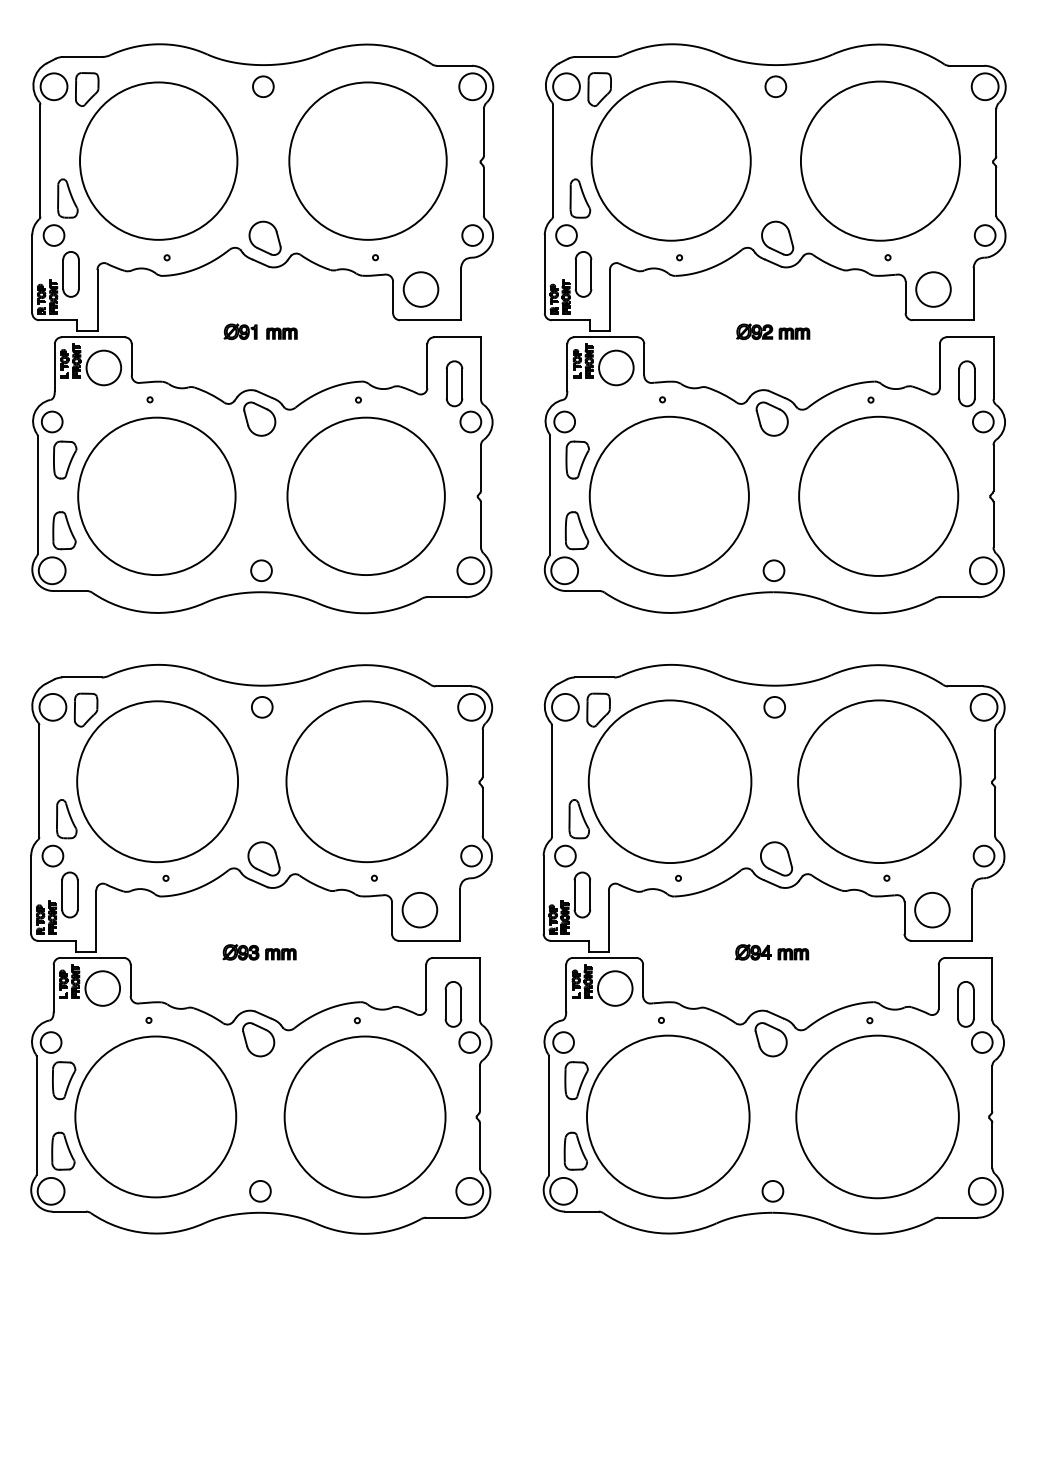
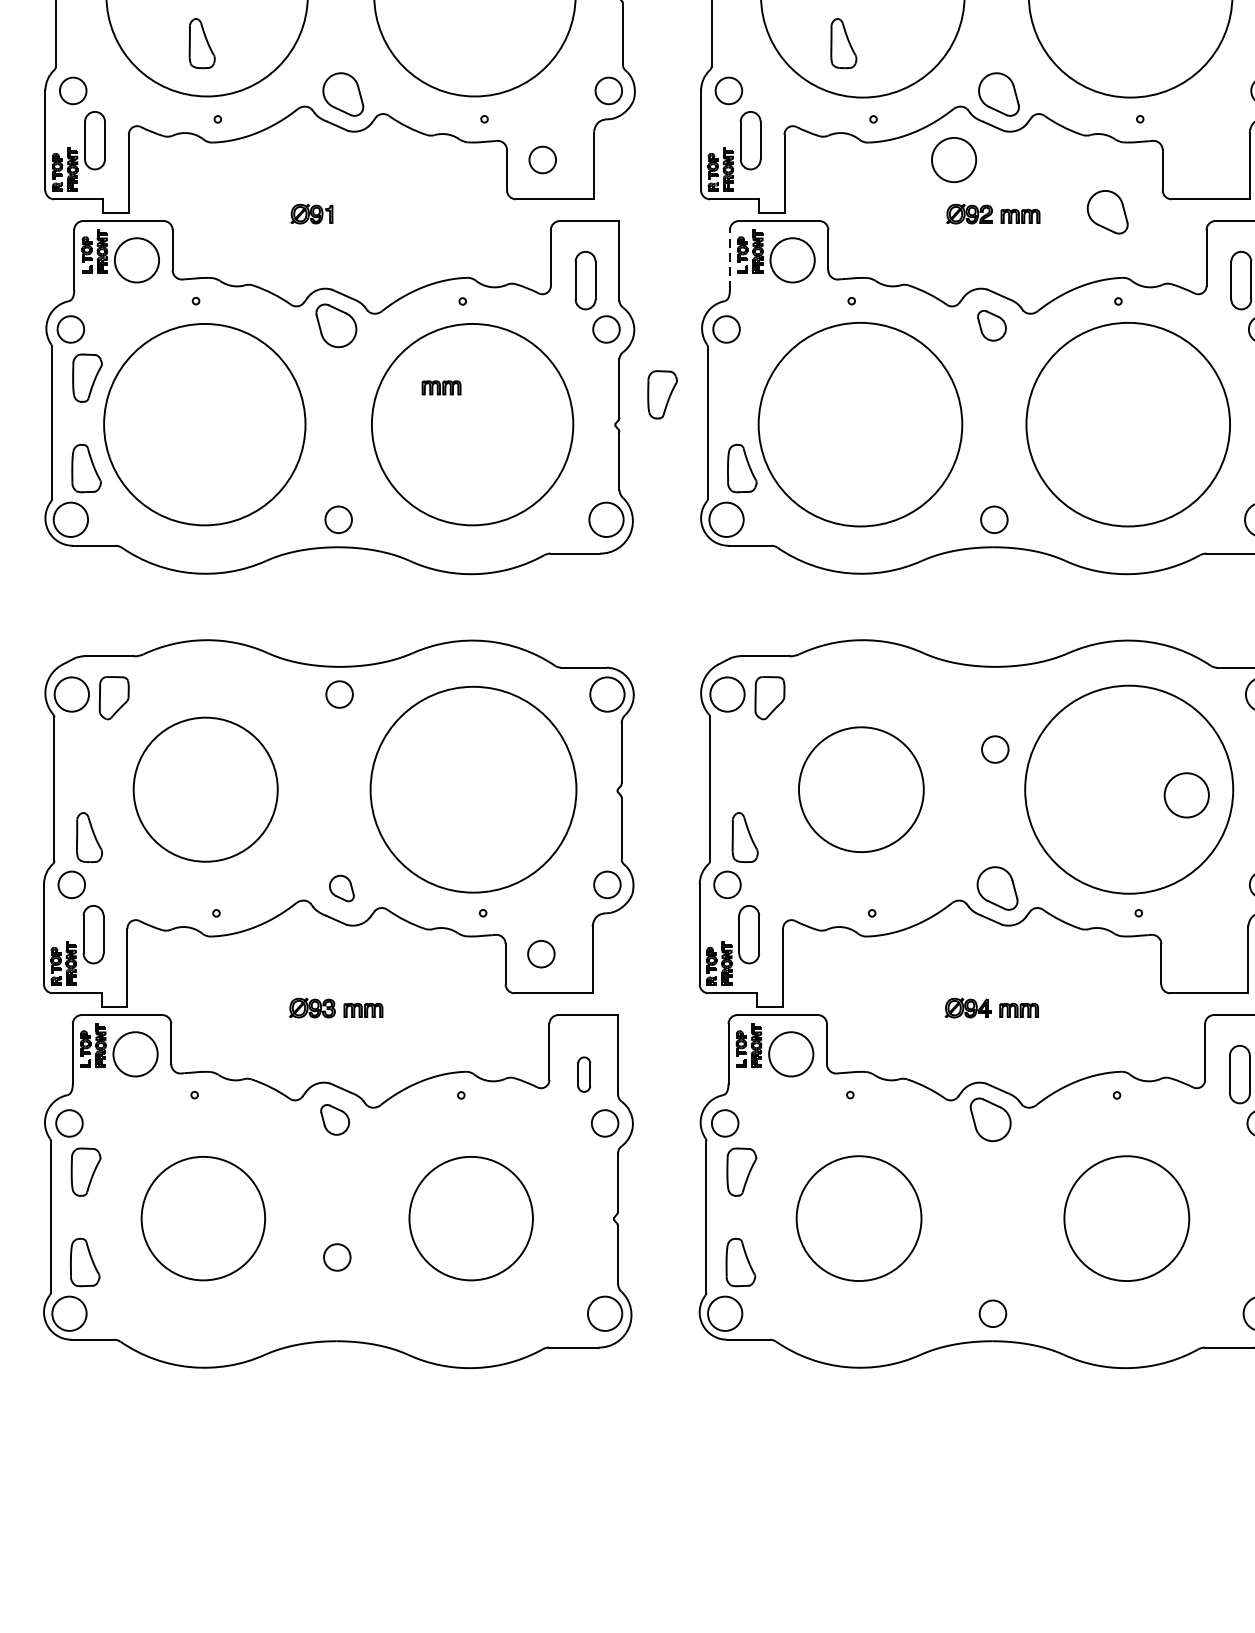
part: (67, 198) -> (201, 43), moved
part: (580, 198) -> (844, 43), moved
circle: (420, 289) -> (542, 159), size x0.6
circle: (933, 289) -> (954, 159), moved
part: (862, 329) -> (1107, 211), added
part: (281, 333) -> (441, 387), moved
line: (567, 367) -> (730, 259), solid -> dashed
part: (771, 418) -> (991, 325), size x0.7
part: (577, 459) -> (662, 394), moved
circle: (774, 707) -> (994, 749), moved
circle: (157, 781) -> (205, 789), size x0.7
circle: (669, 781) -> (860, 789), size x0.6
part: (263, 858) -> (341, 887), size x0.6
circle: (419, 910) -> (540, 954), size x0.6
circle: (932, 910) -> (1186, 795), moved
part: (453, 1004) -> (584, 1074), size x0.6
part: (258, 1039) -> (334, 1119), size x0.7
circle: (155, 1116) -> (203, 1218), size x0.6
circle: (364, 1116) -> (470, 1218), size x0.6
circle: (667, 1116) -> (858, 1218), size x0.6
circle: (877, 1116) -> (1126, 1218), size x0.6
circle: (260, 1191) -> (337, 1257), moved

